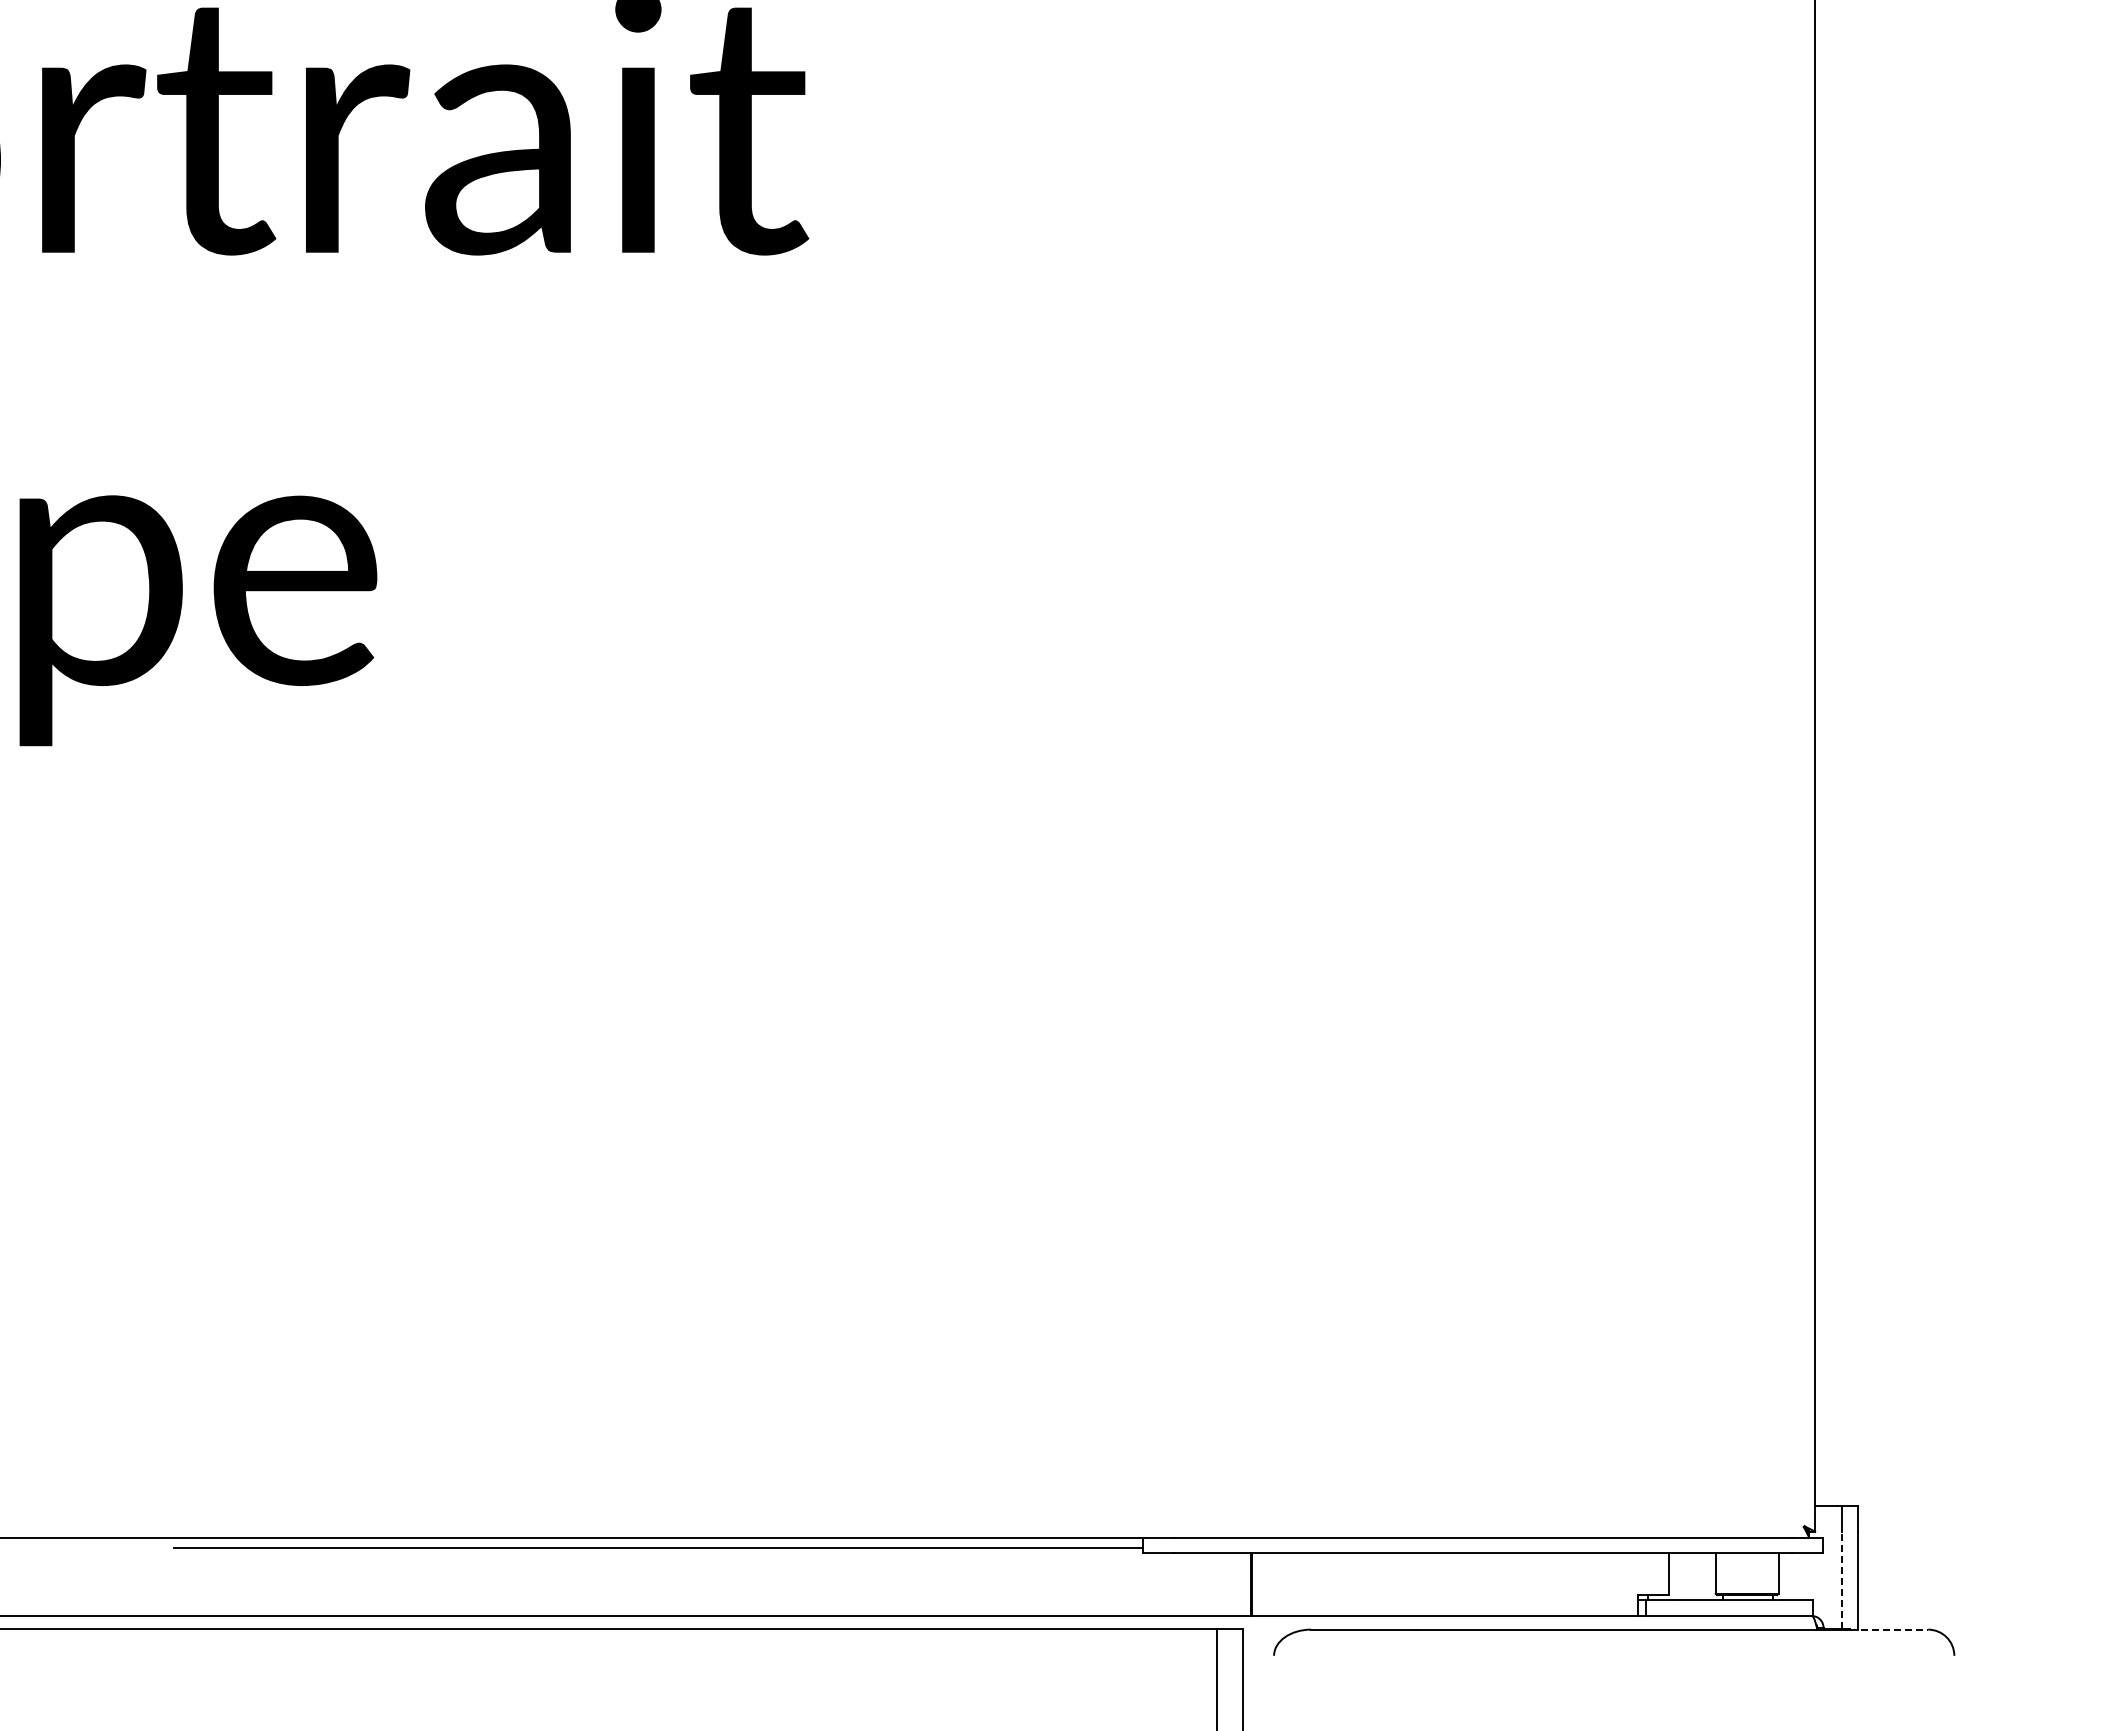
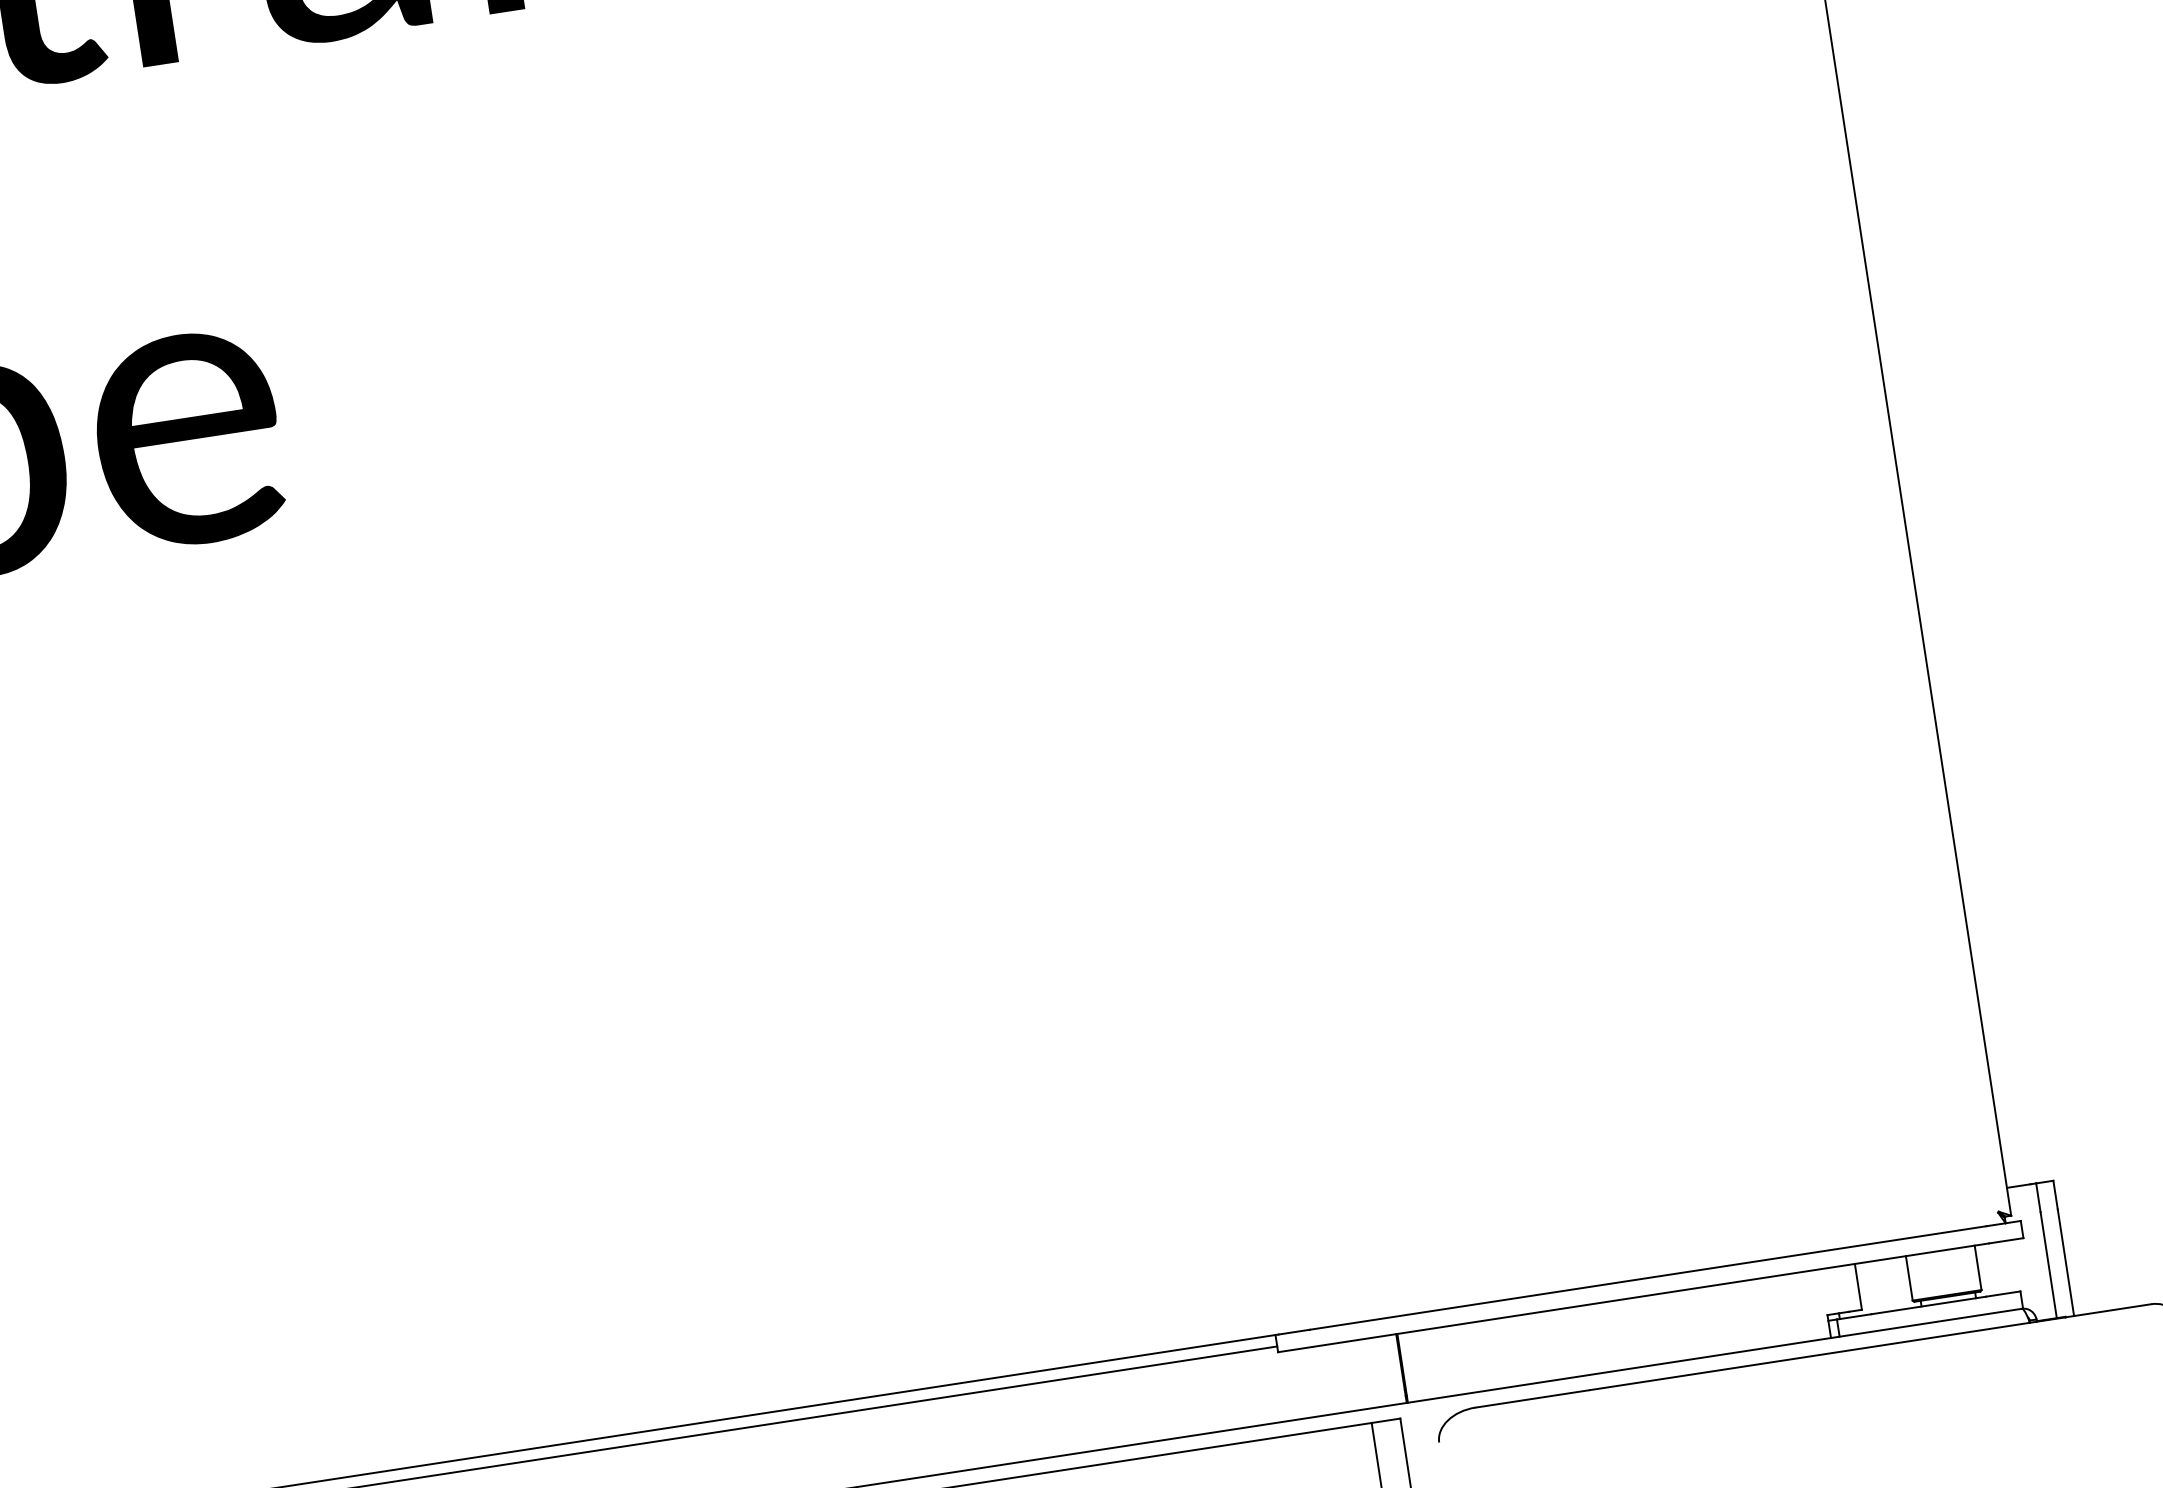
line: (1841, 1580) -> (2048, 1264), dashed -> solid
line: (1889, 1629) -> (2109, 1310), dashed -> solid

